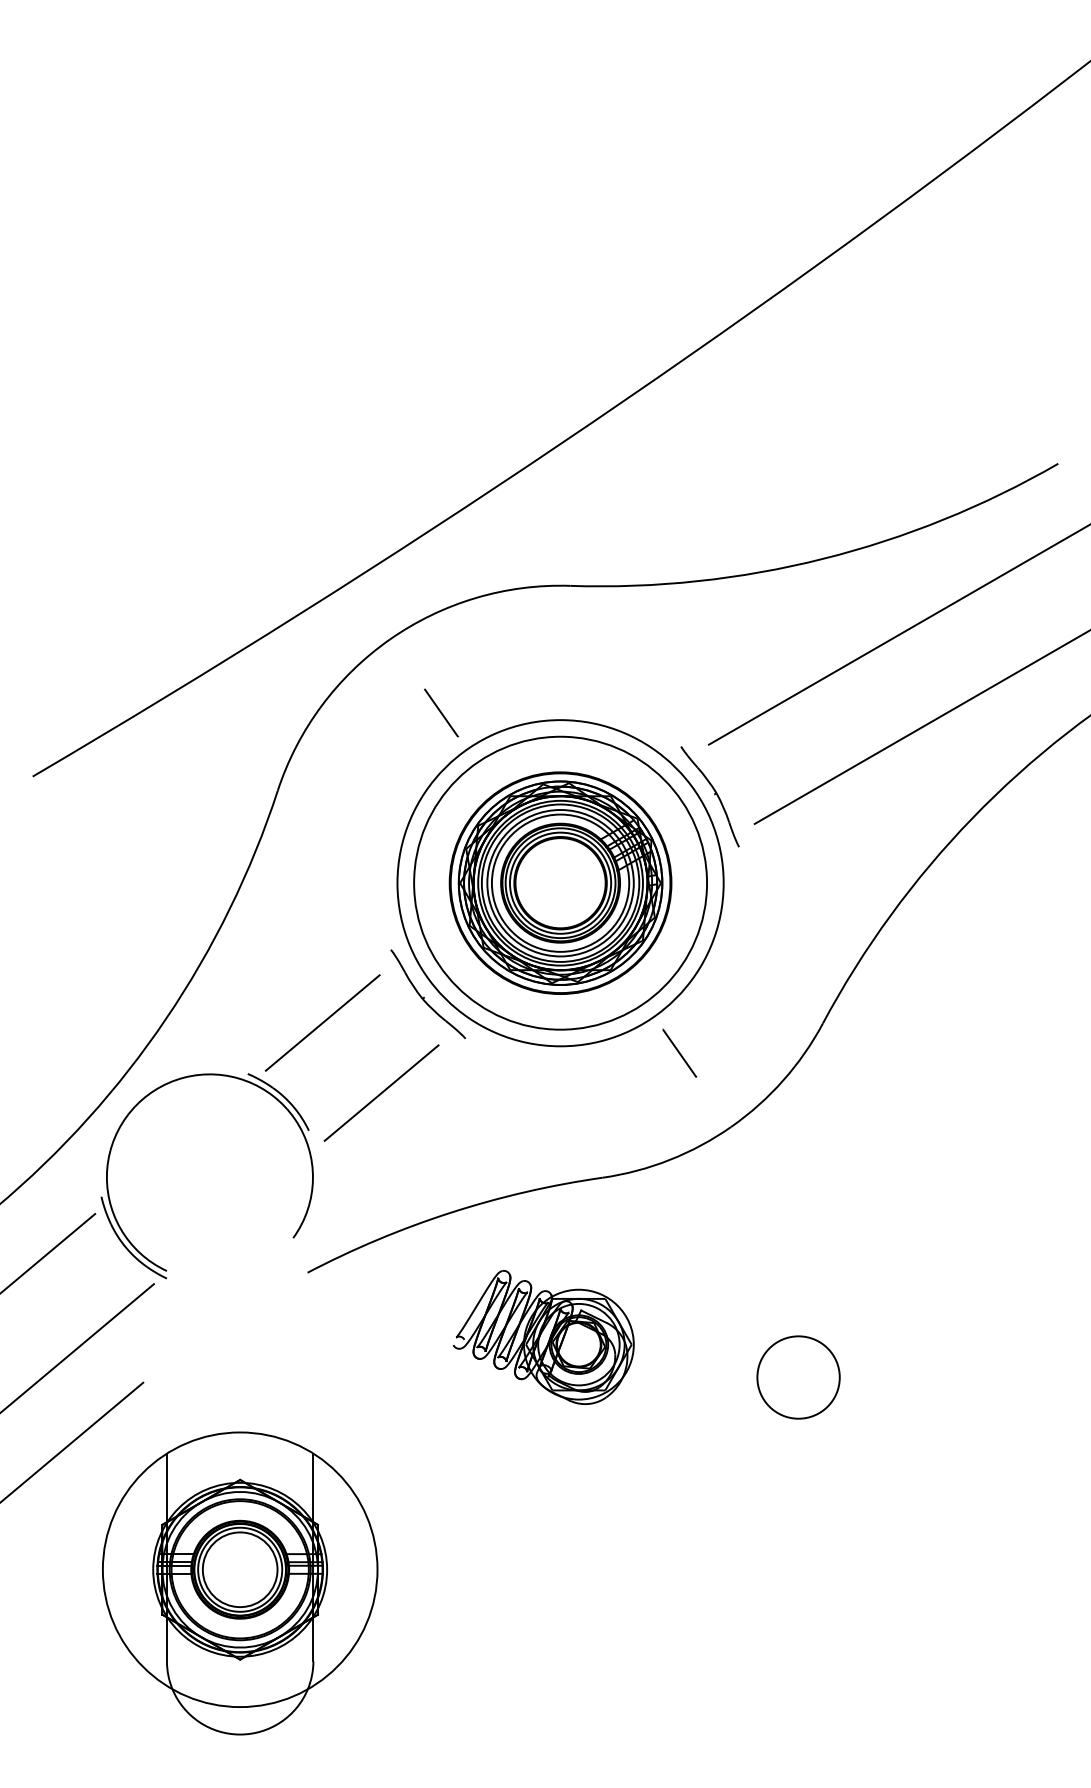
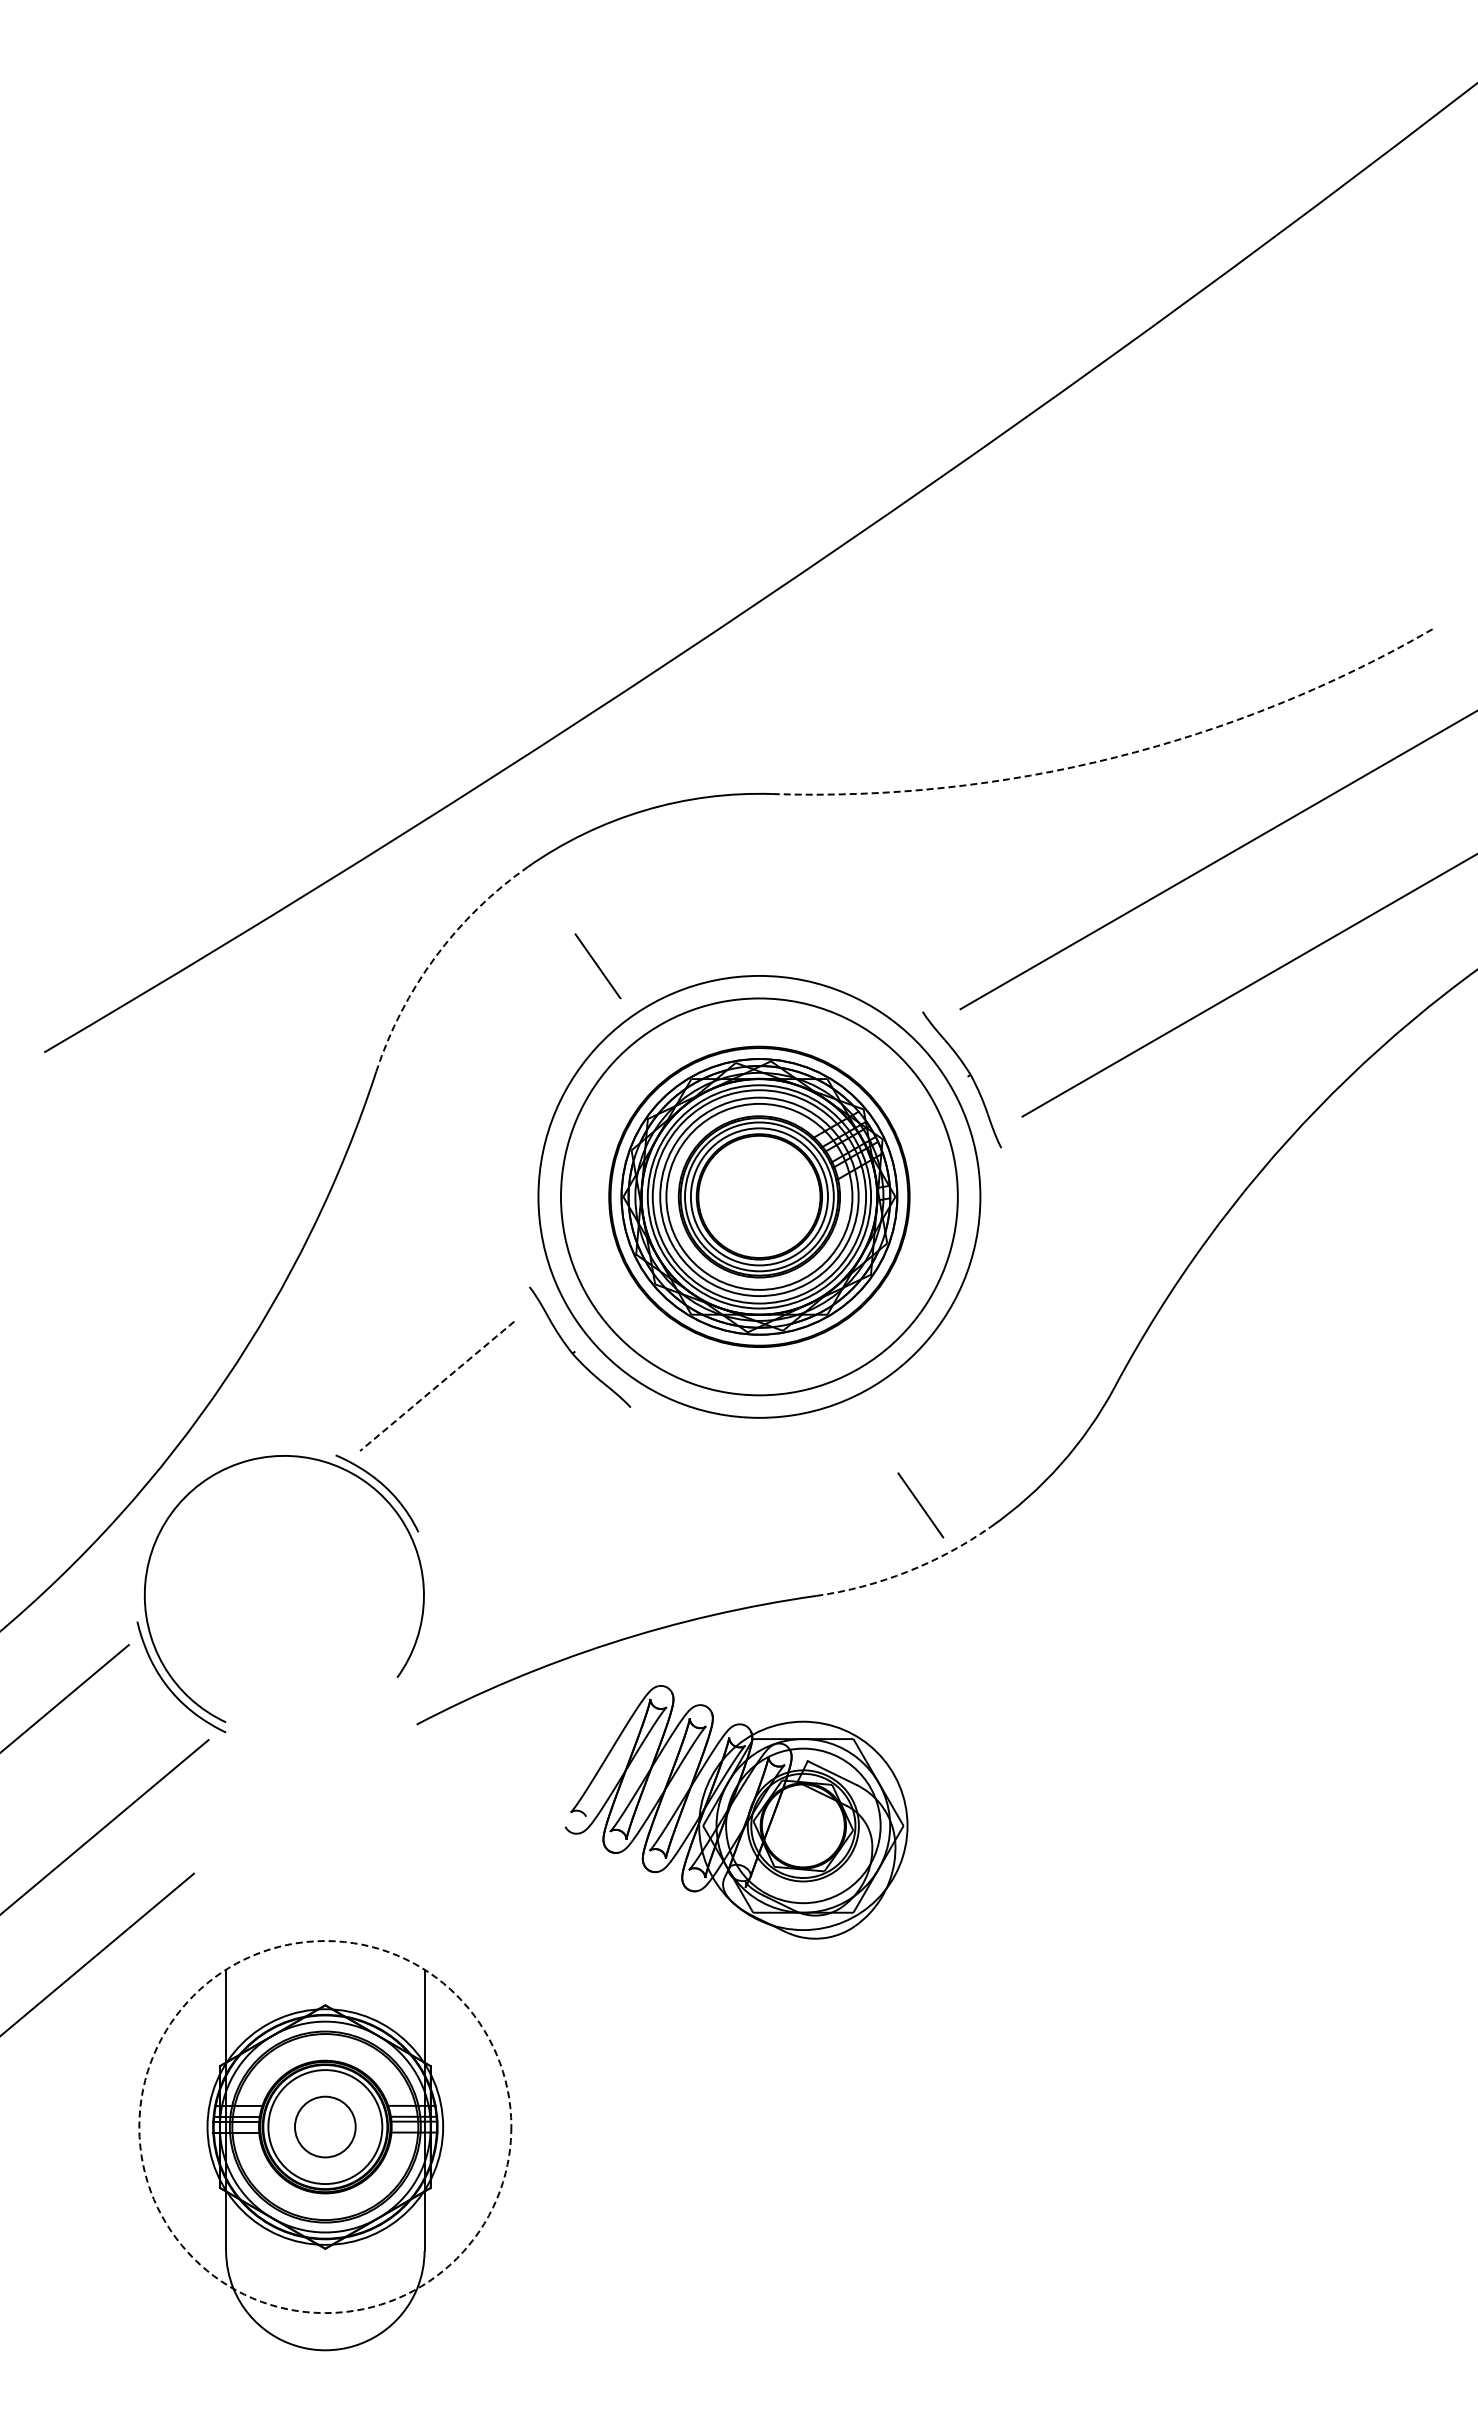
arc: (822, 558) -> (1114, 757), solid -> dashed
arc: (321, 705) -> (435, 956), solid -> dashed
line: (322, 1023) -> (437, 1386), solid -> dashed
line: (679, 1053) -> (920, 1505), moved
line: (381, 1092) -> (516, 1480), removed
arc: (669, 1159) -> (907, 1571), solid -> dashed
part: (543, 1337) -> (736, 1812), size x1.4
circle: (798, 1377) -> (1081, 1866), removed
circle: (239, 1569) -> (324, 2126), size x0.6
circle: (240, 1570) -> (325, 2127), solid -> dashed

